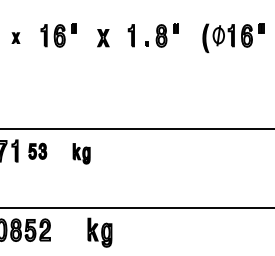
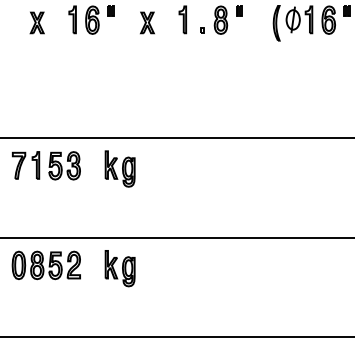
part: (15, 37) -> (36, 22), size x1.67
part: (37, 151) -> (64, 165), size x1.43
part: (81, 153) -> (119, 168), size x1.43
part: (99, 232) -> (119, 268), moved

